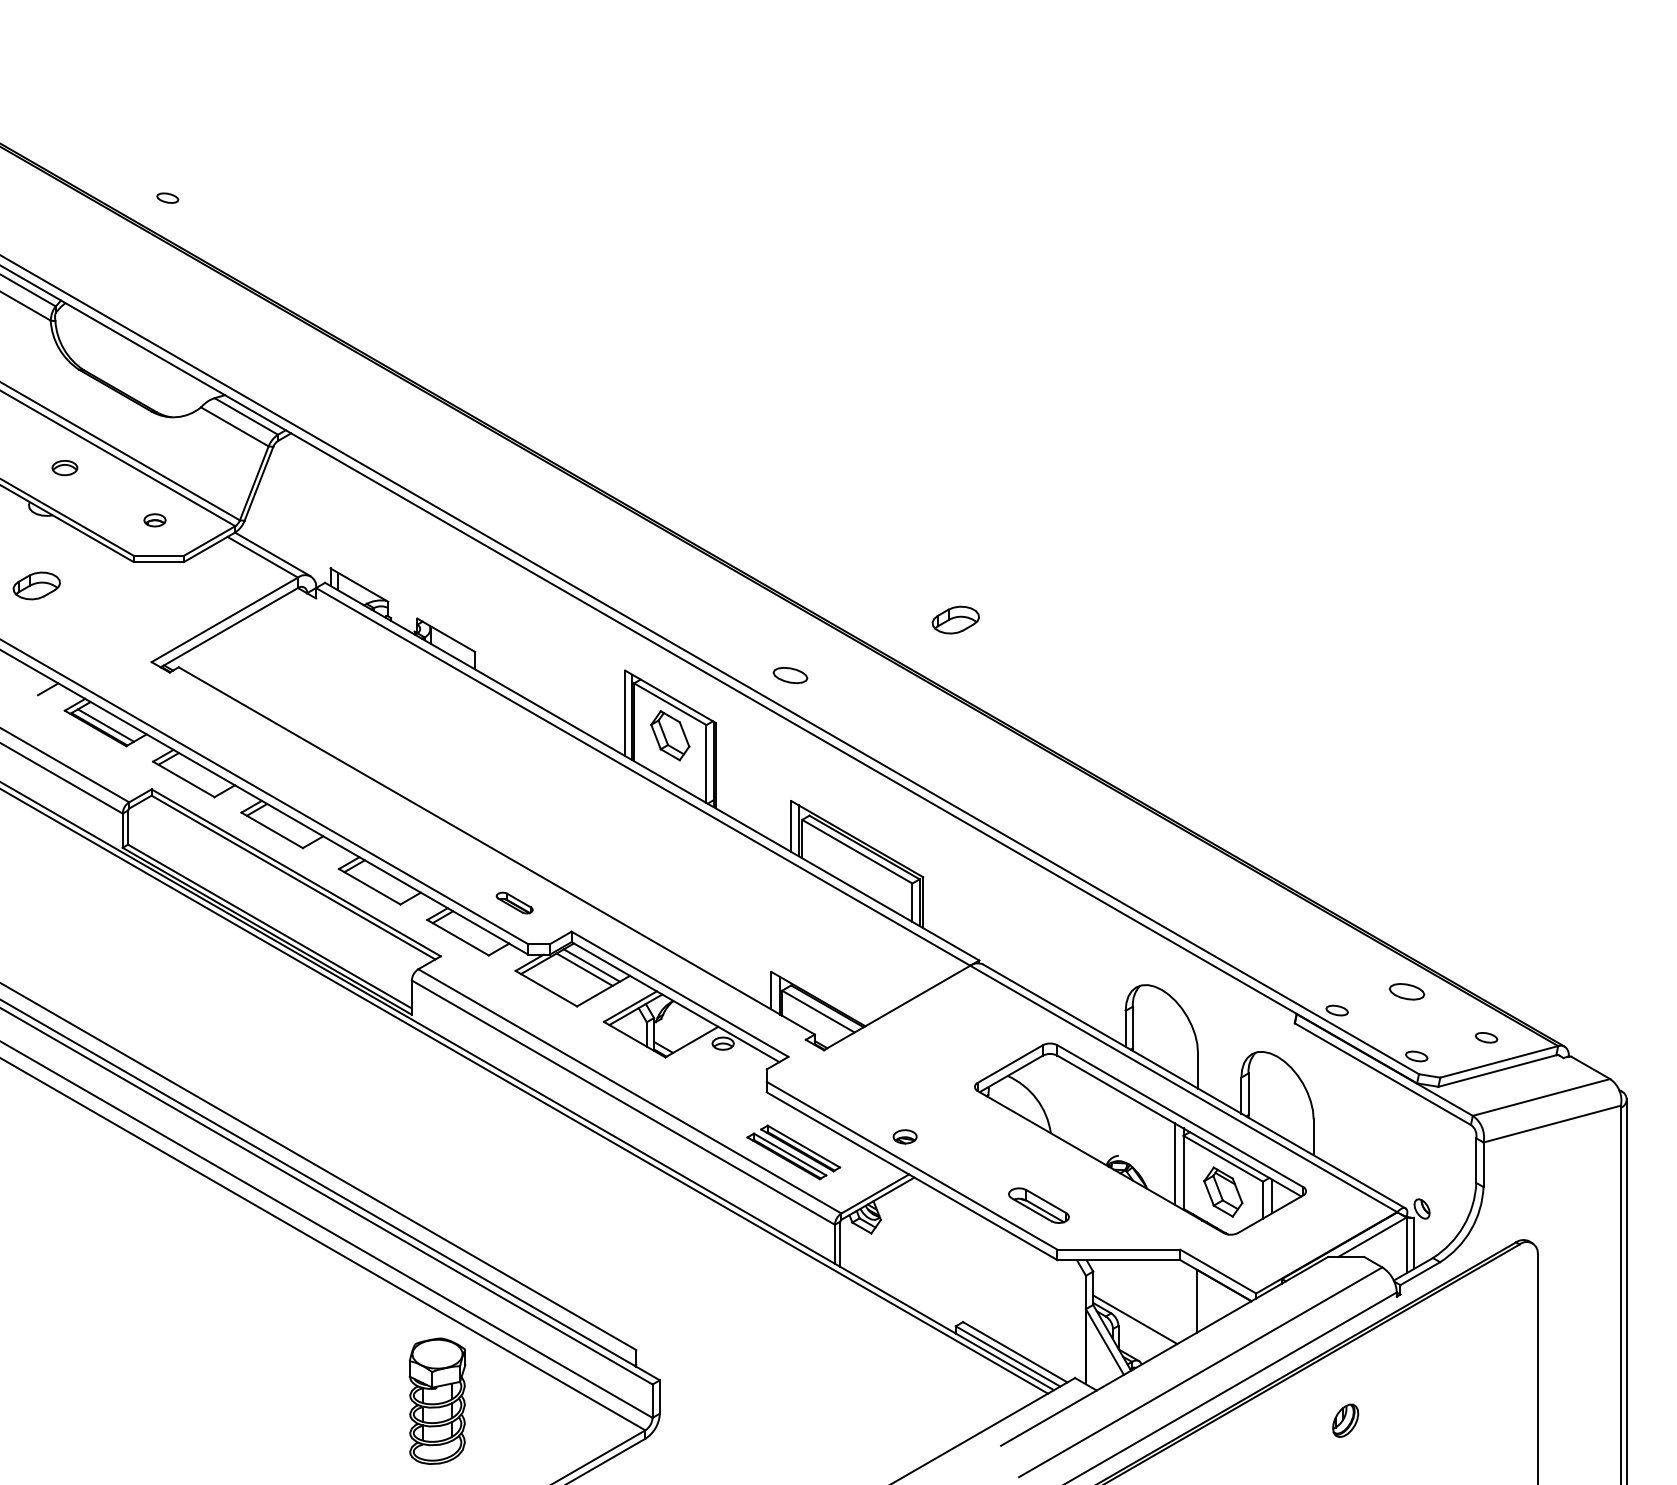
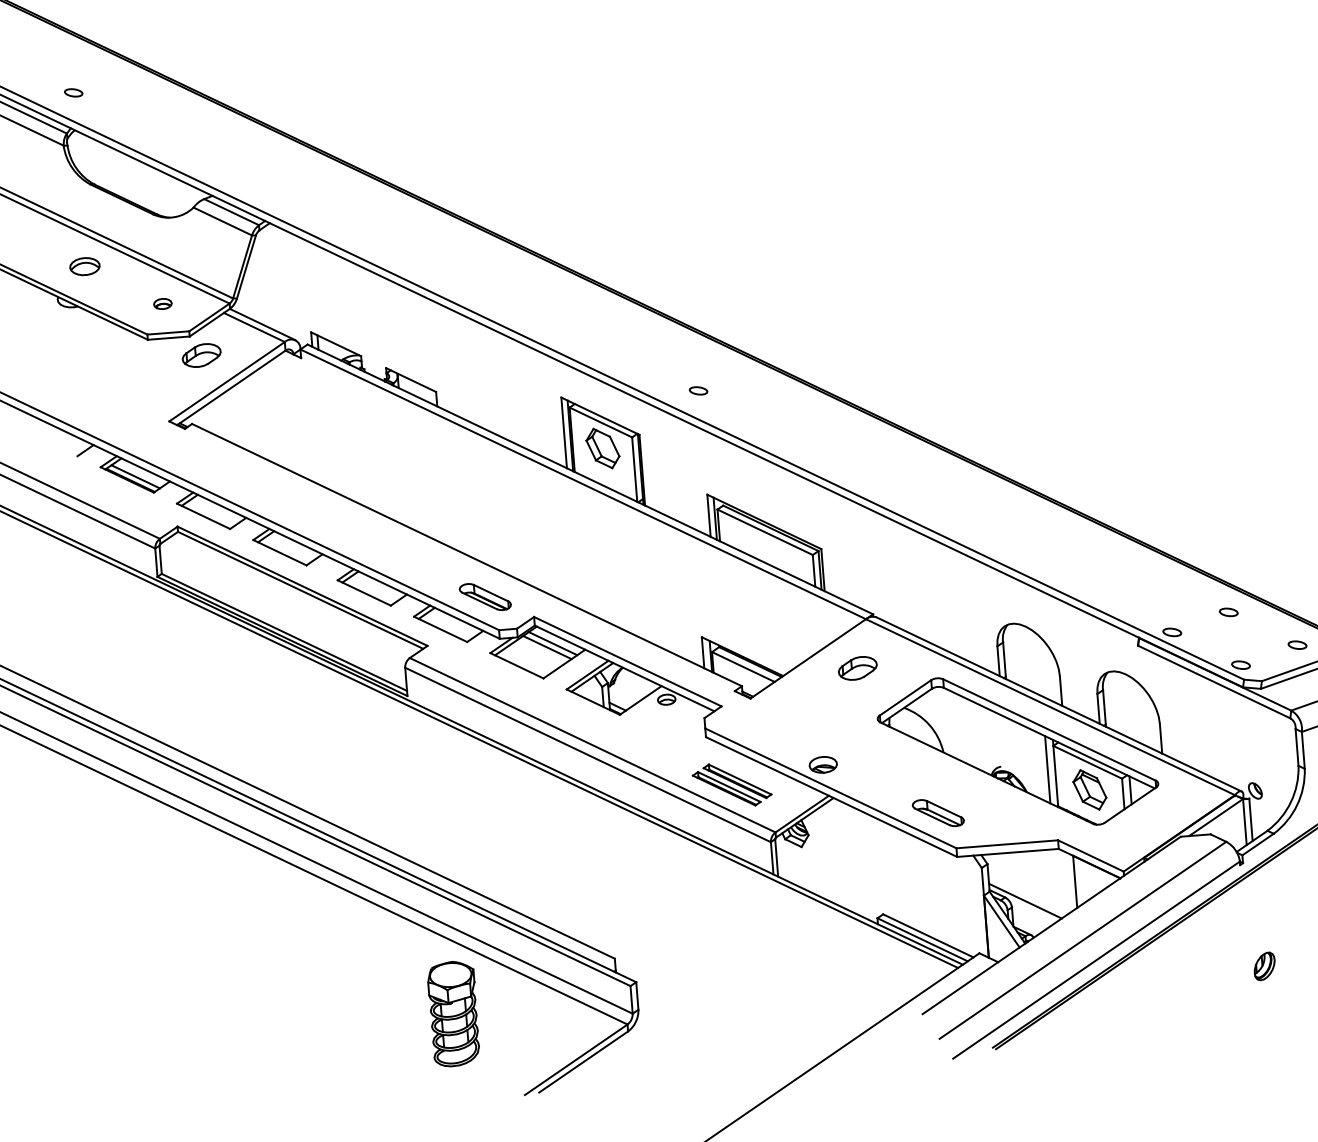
part: (167, 197) -> (73, 92), moved
part: (64, 467) -> (84, 266), size x1.43
part: (36, 585) -> (201, 355), moved
part: (955, 619) -> (857, 667), moved
part: (790, 675) -> (698, 390), size x0.62
part: (514, 902) -> (484, 596), size x1.67
part: (1406, 991) -> (1228, 612), size x0.62
part: (904, 1136) -> (822, 764), size x1.43
part: (1345, 1420) -> (1264, 966), moved

